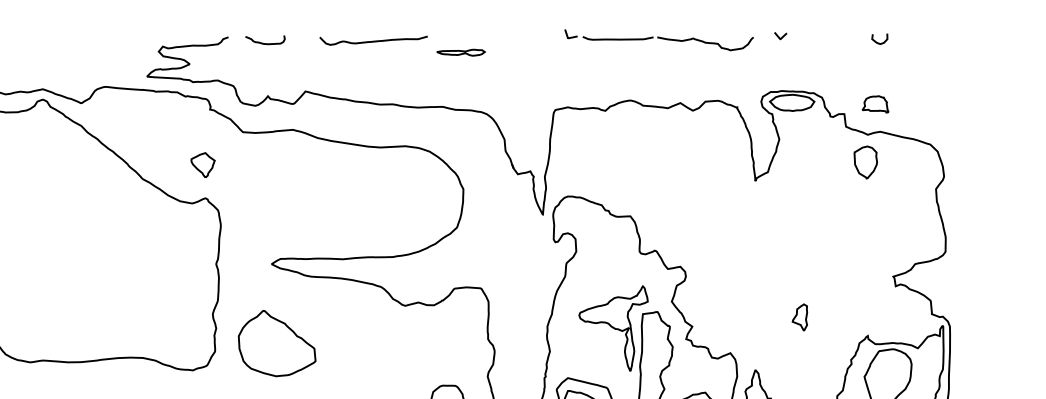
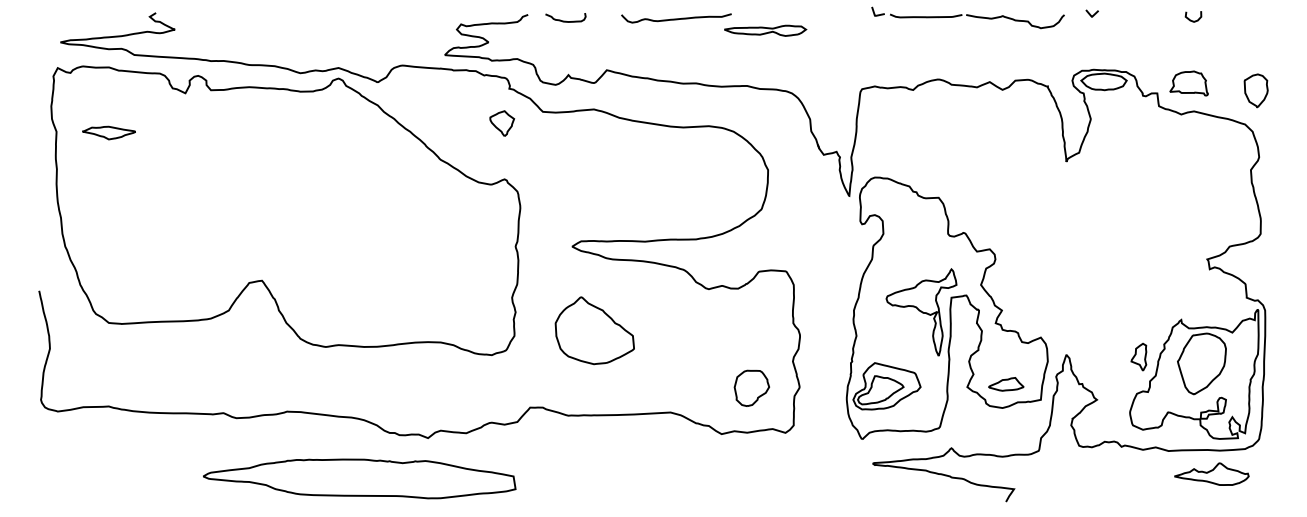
part: (460, 52) -> (765, 30), size x1.67
part: (874, 104) -> (1188, 83), size x1.43
part: (865, 162) -> (1255, 90), moved
part: (203, 165) -> (502, 123), moved
part: (799, 316) -> (1138, 356), moved
part: (276, 343) -> (594, 330), moved

